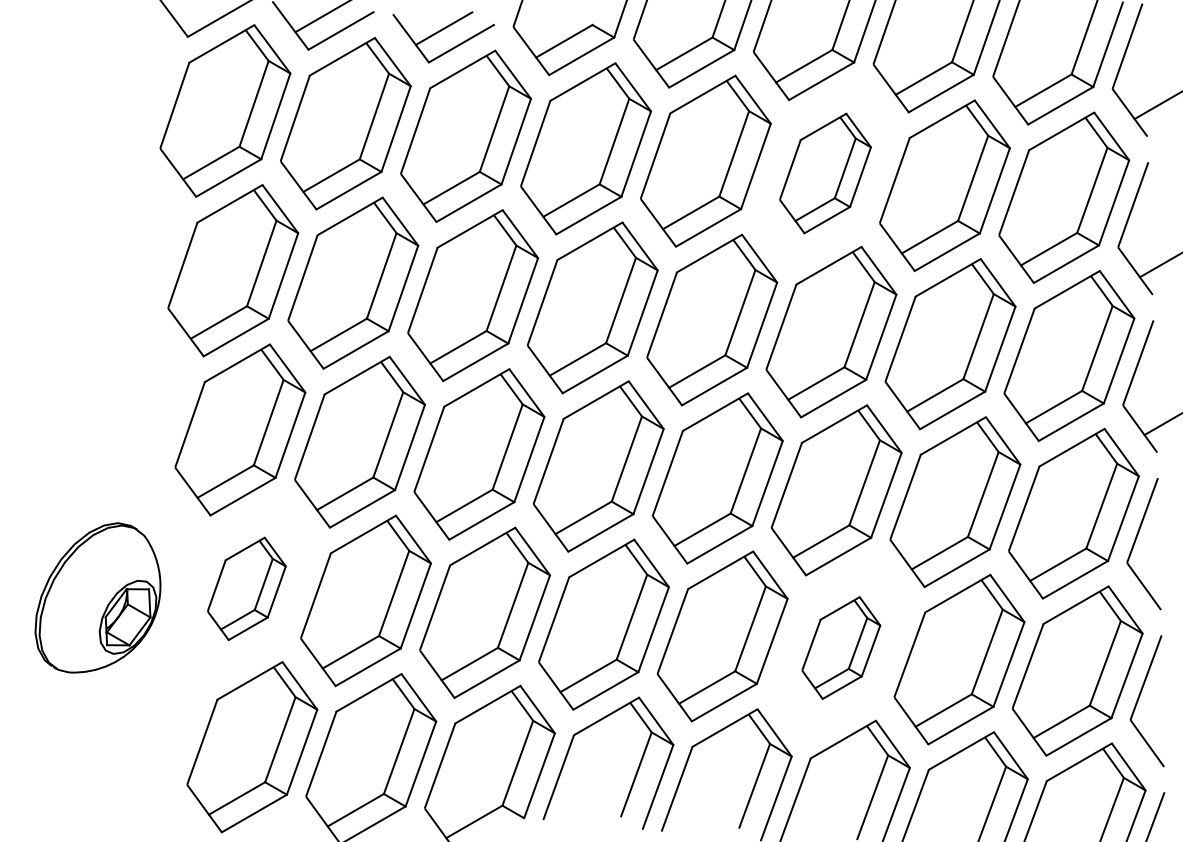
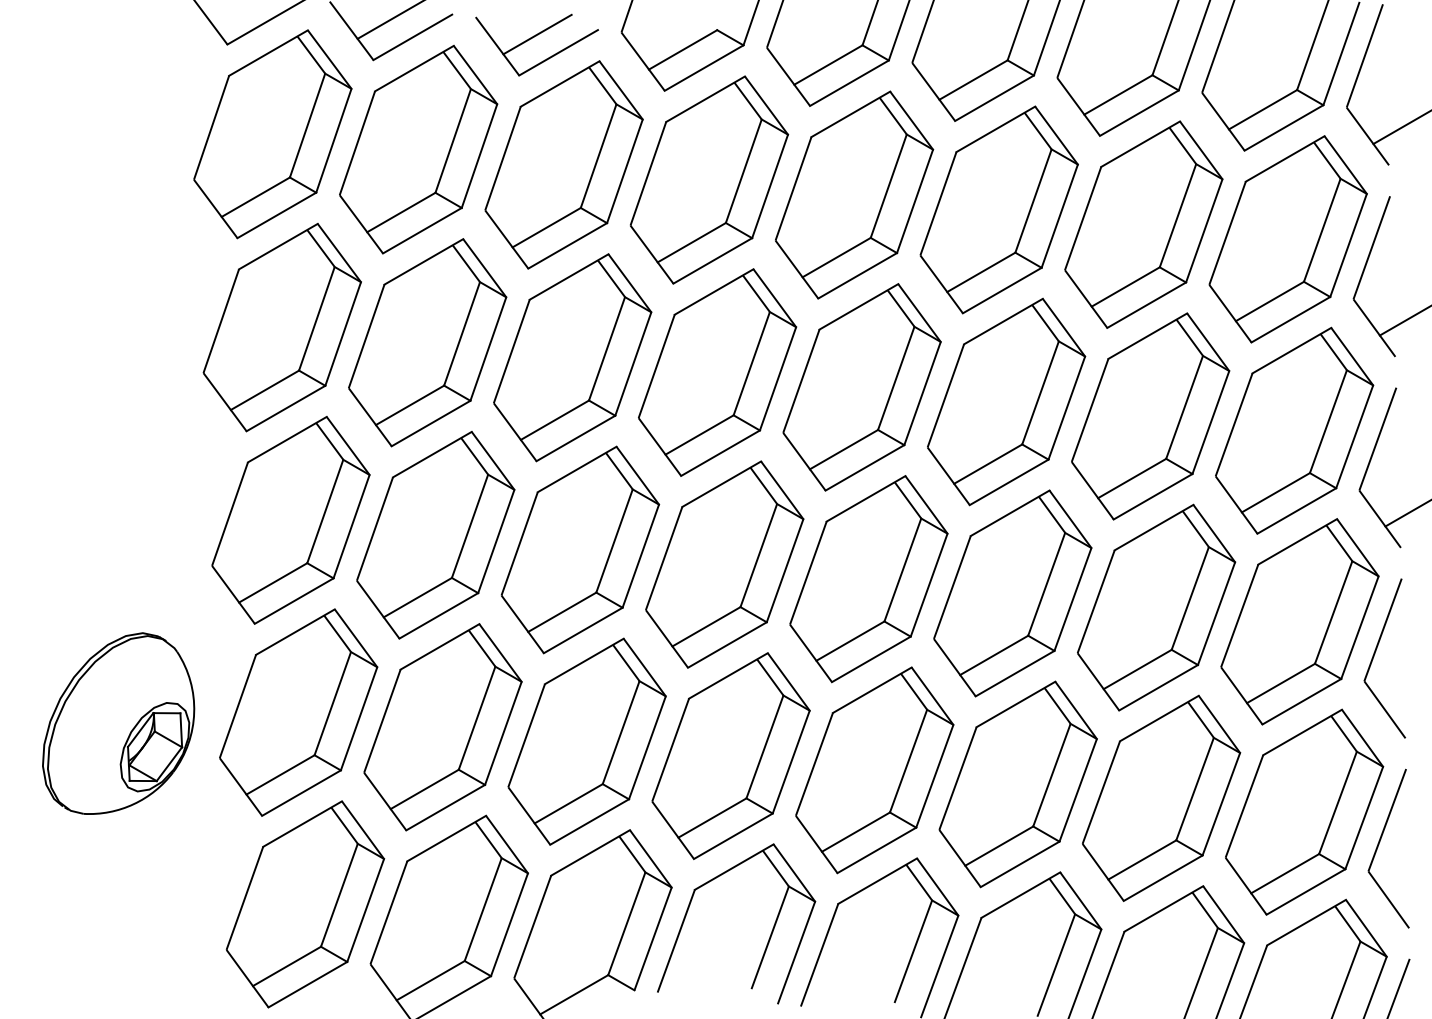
part: (825, 173) -> (999, 209), size x1.43
part: (246, 588) -> (298, 712), size x1.67
part: (841, 647) -> (1018, 783), size x1.67

